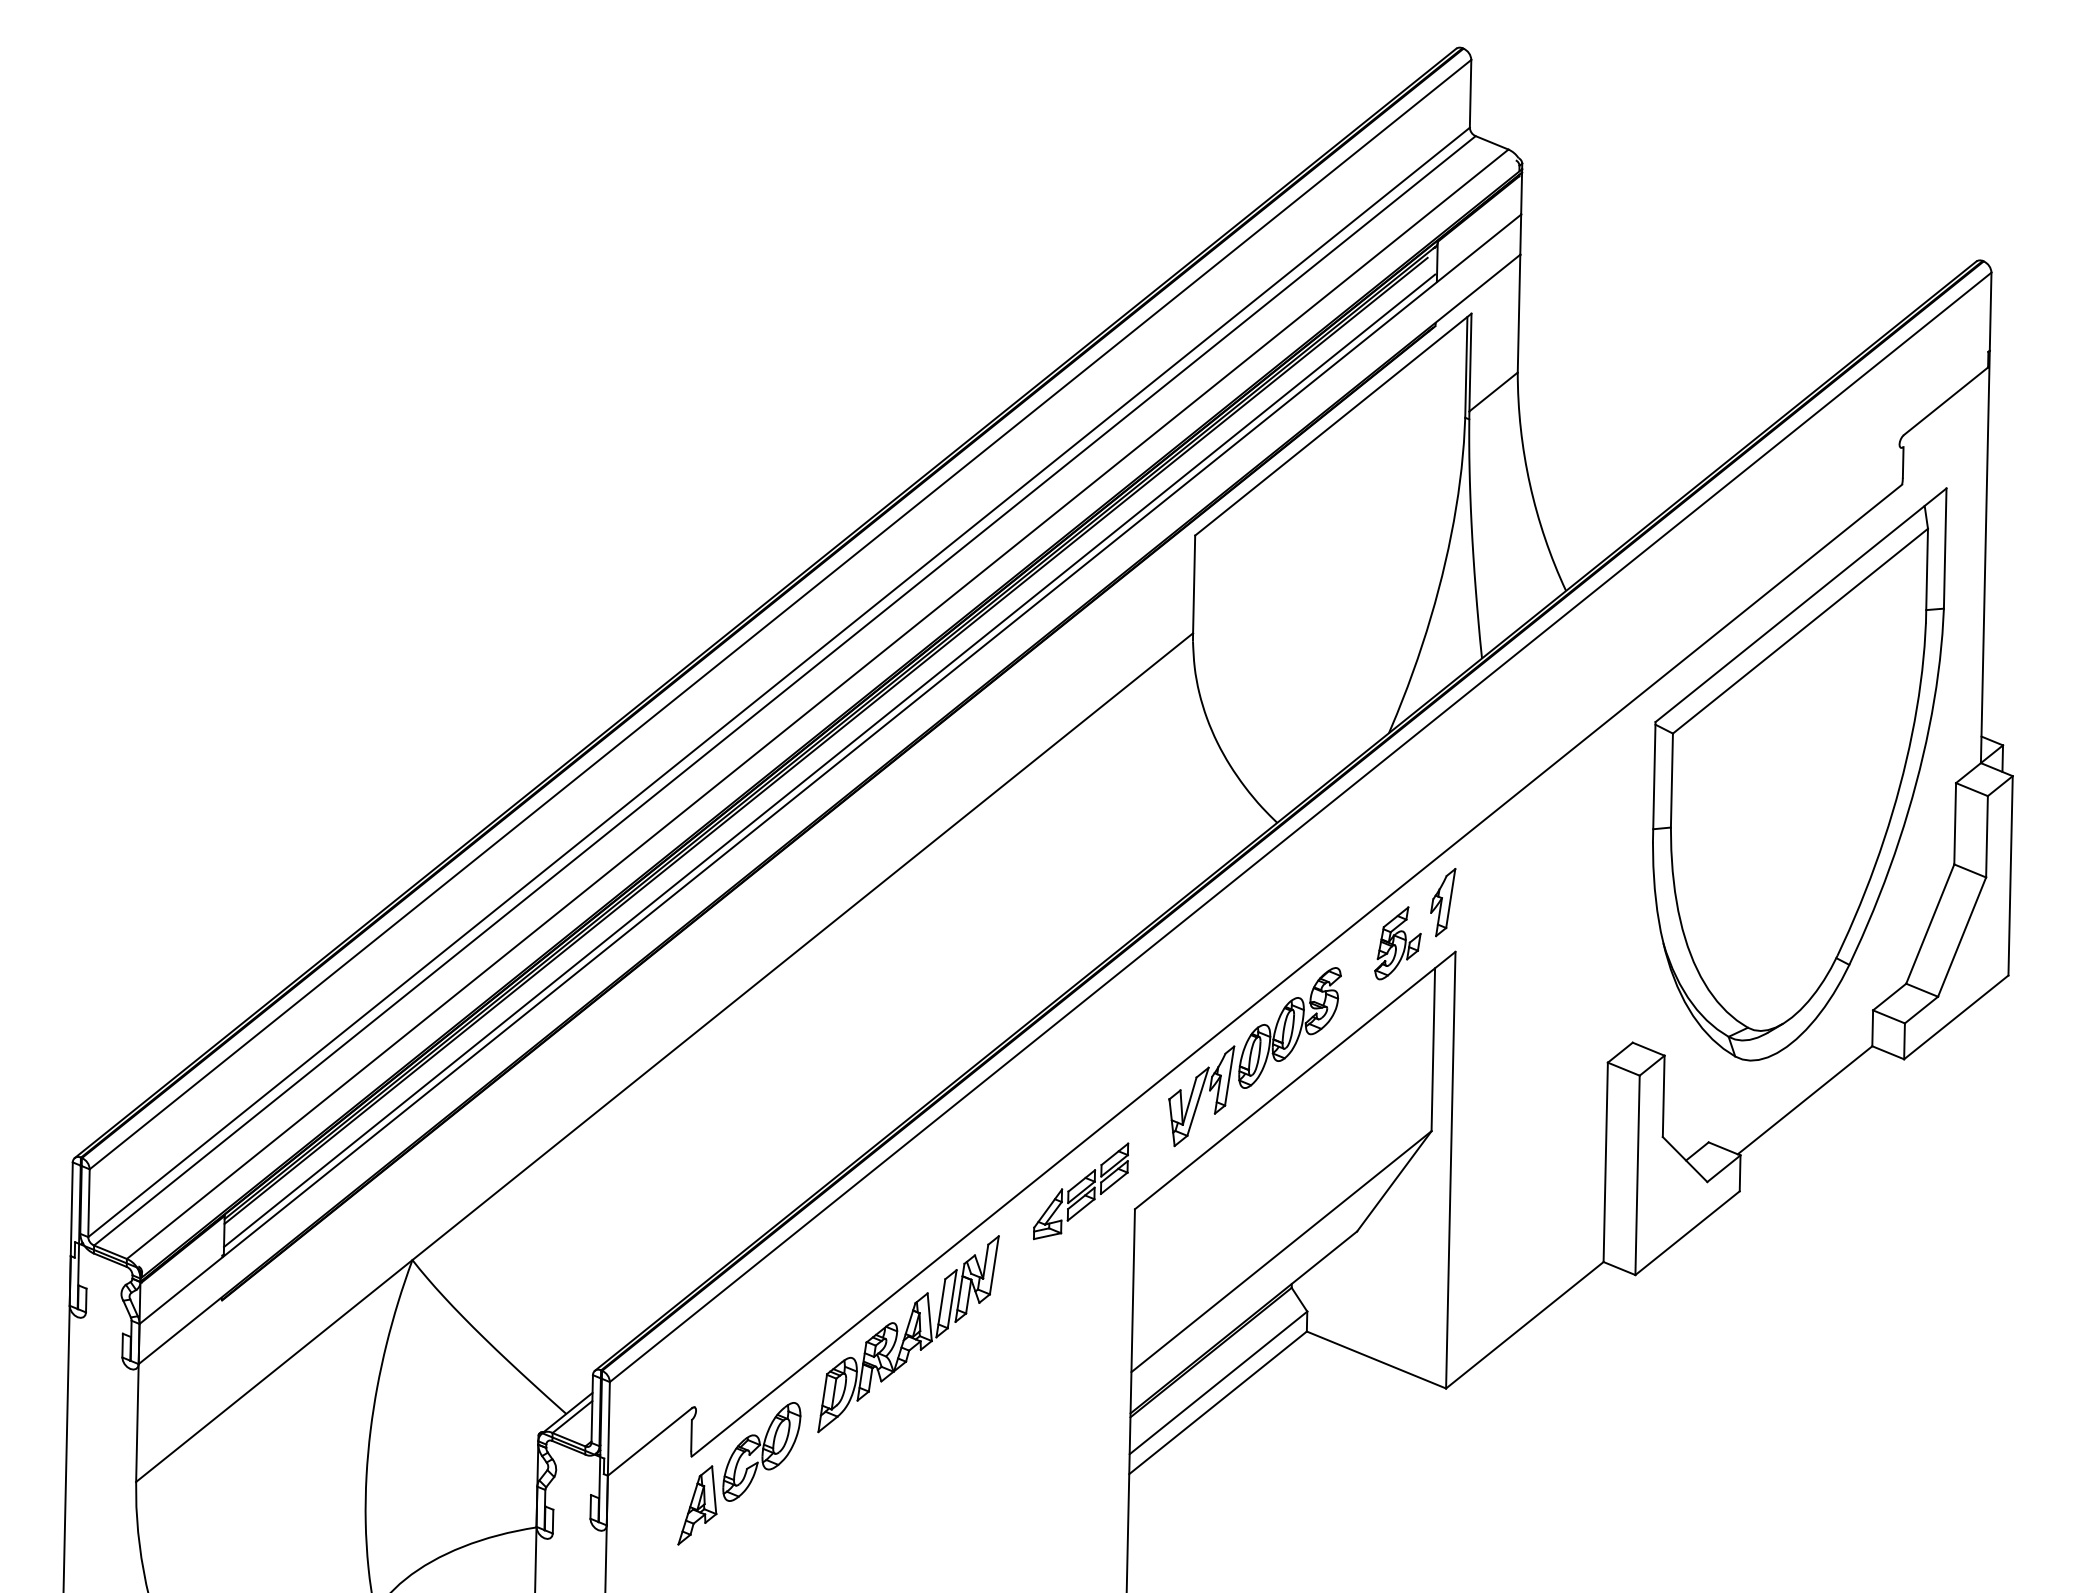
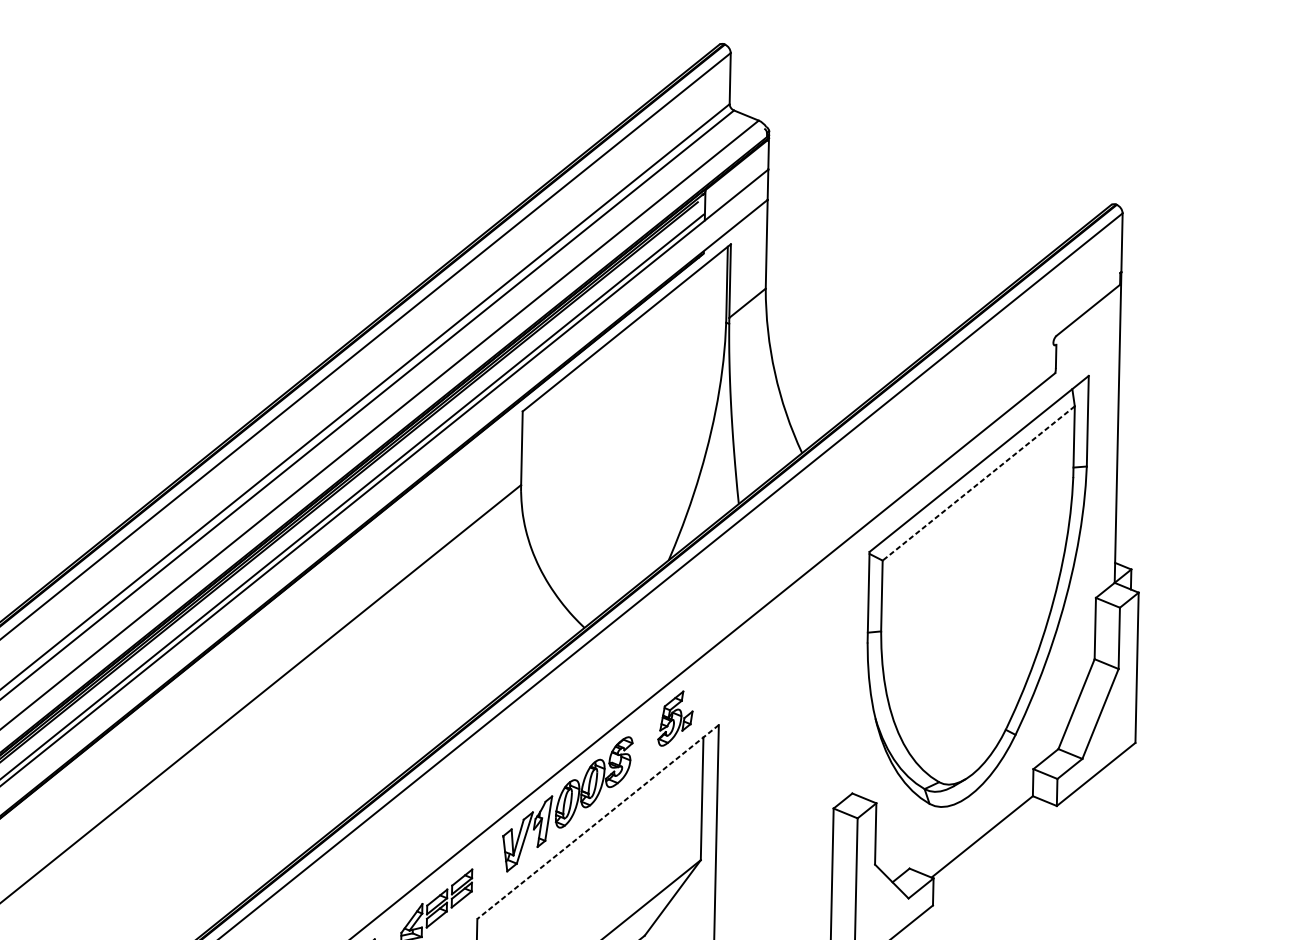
line: (1800, 631) -> (978, 483), solid -> dashed
part: (1443, 902) -> (709, 687), removed
line: (1295, 1080) -> (598, 821), solid -> dashed

